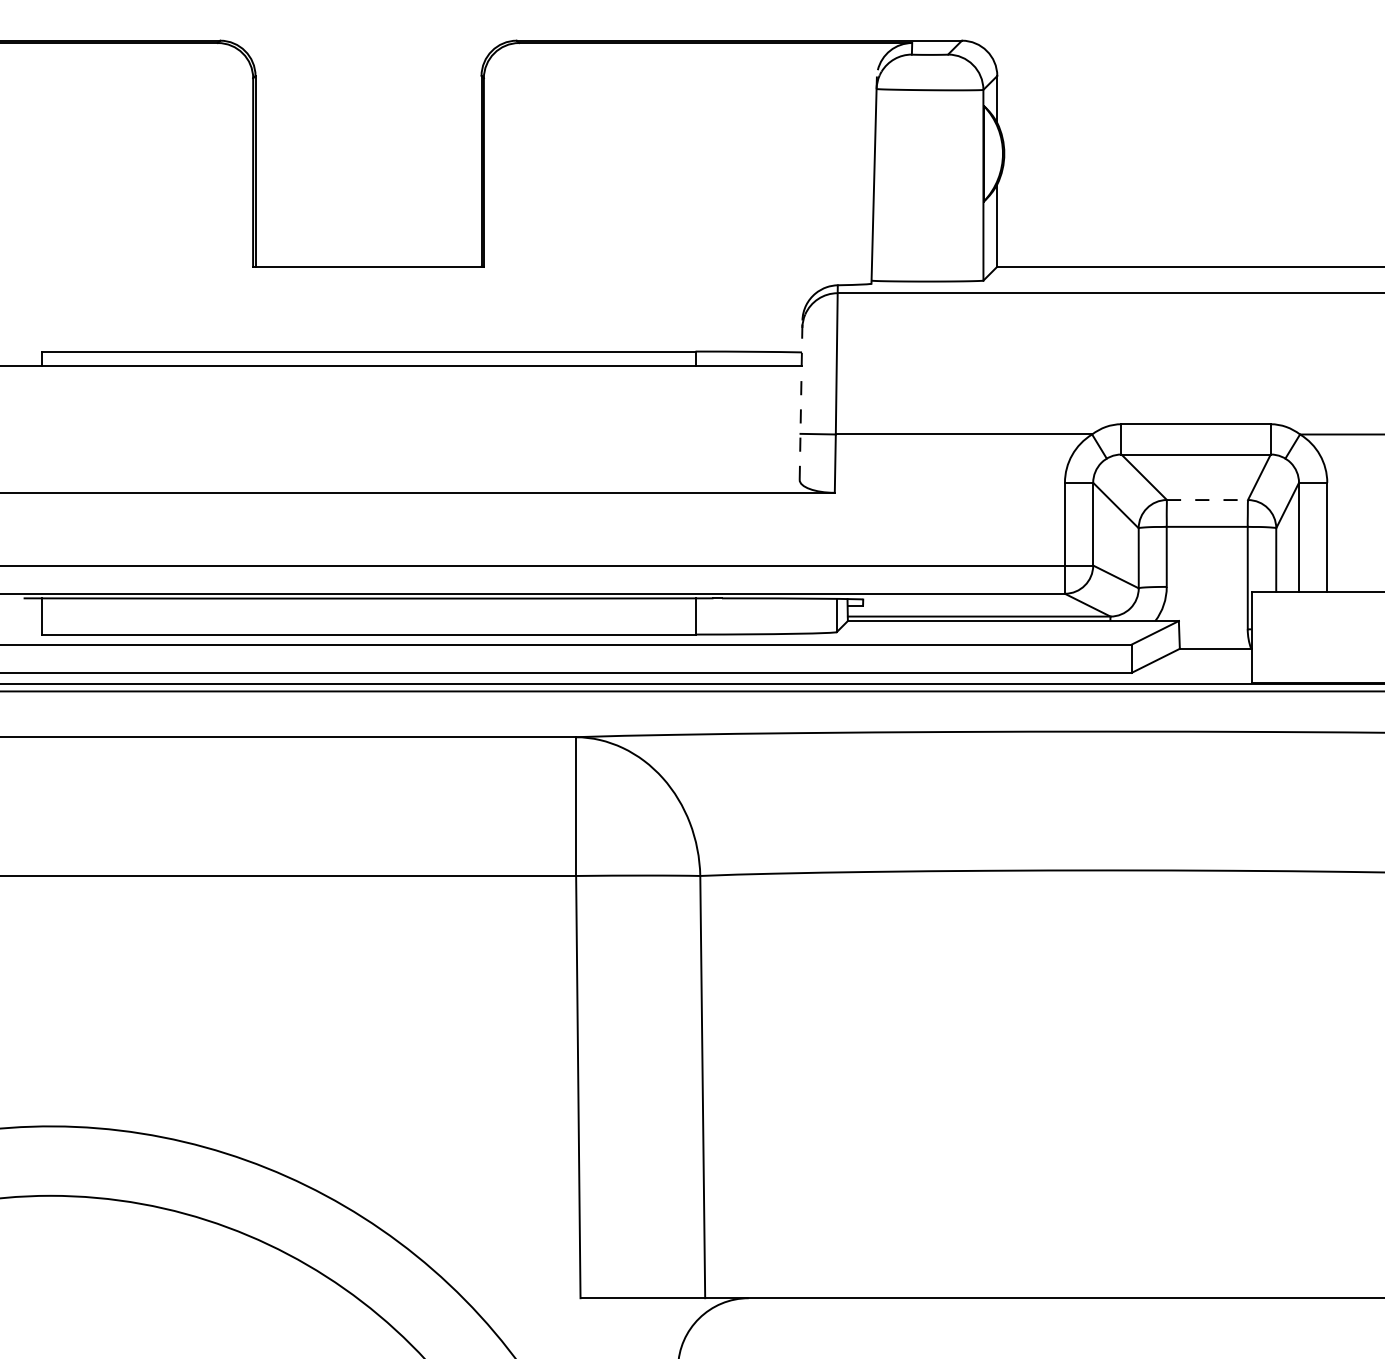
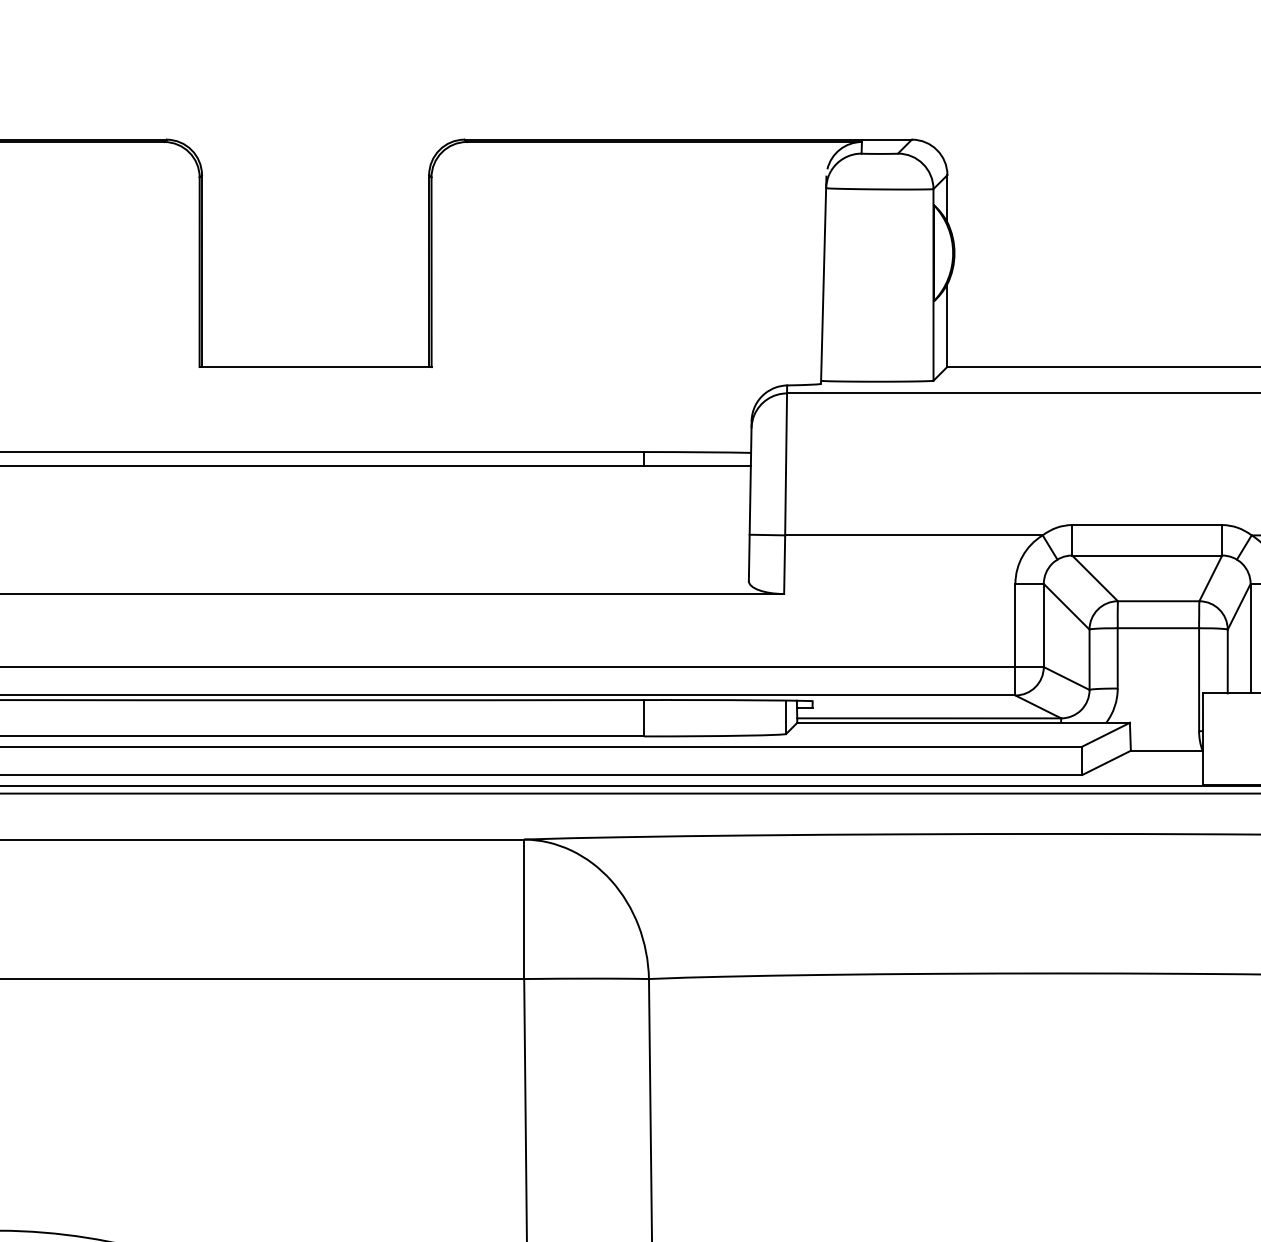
line: (801, 400) -> (750, 501), dashed -> solid
line: (1207, 500) -> (1158, 601), dashed -> solid

